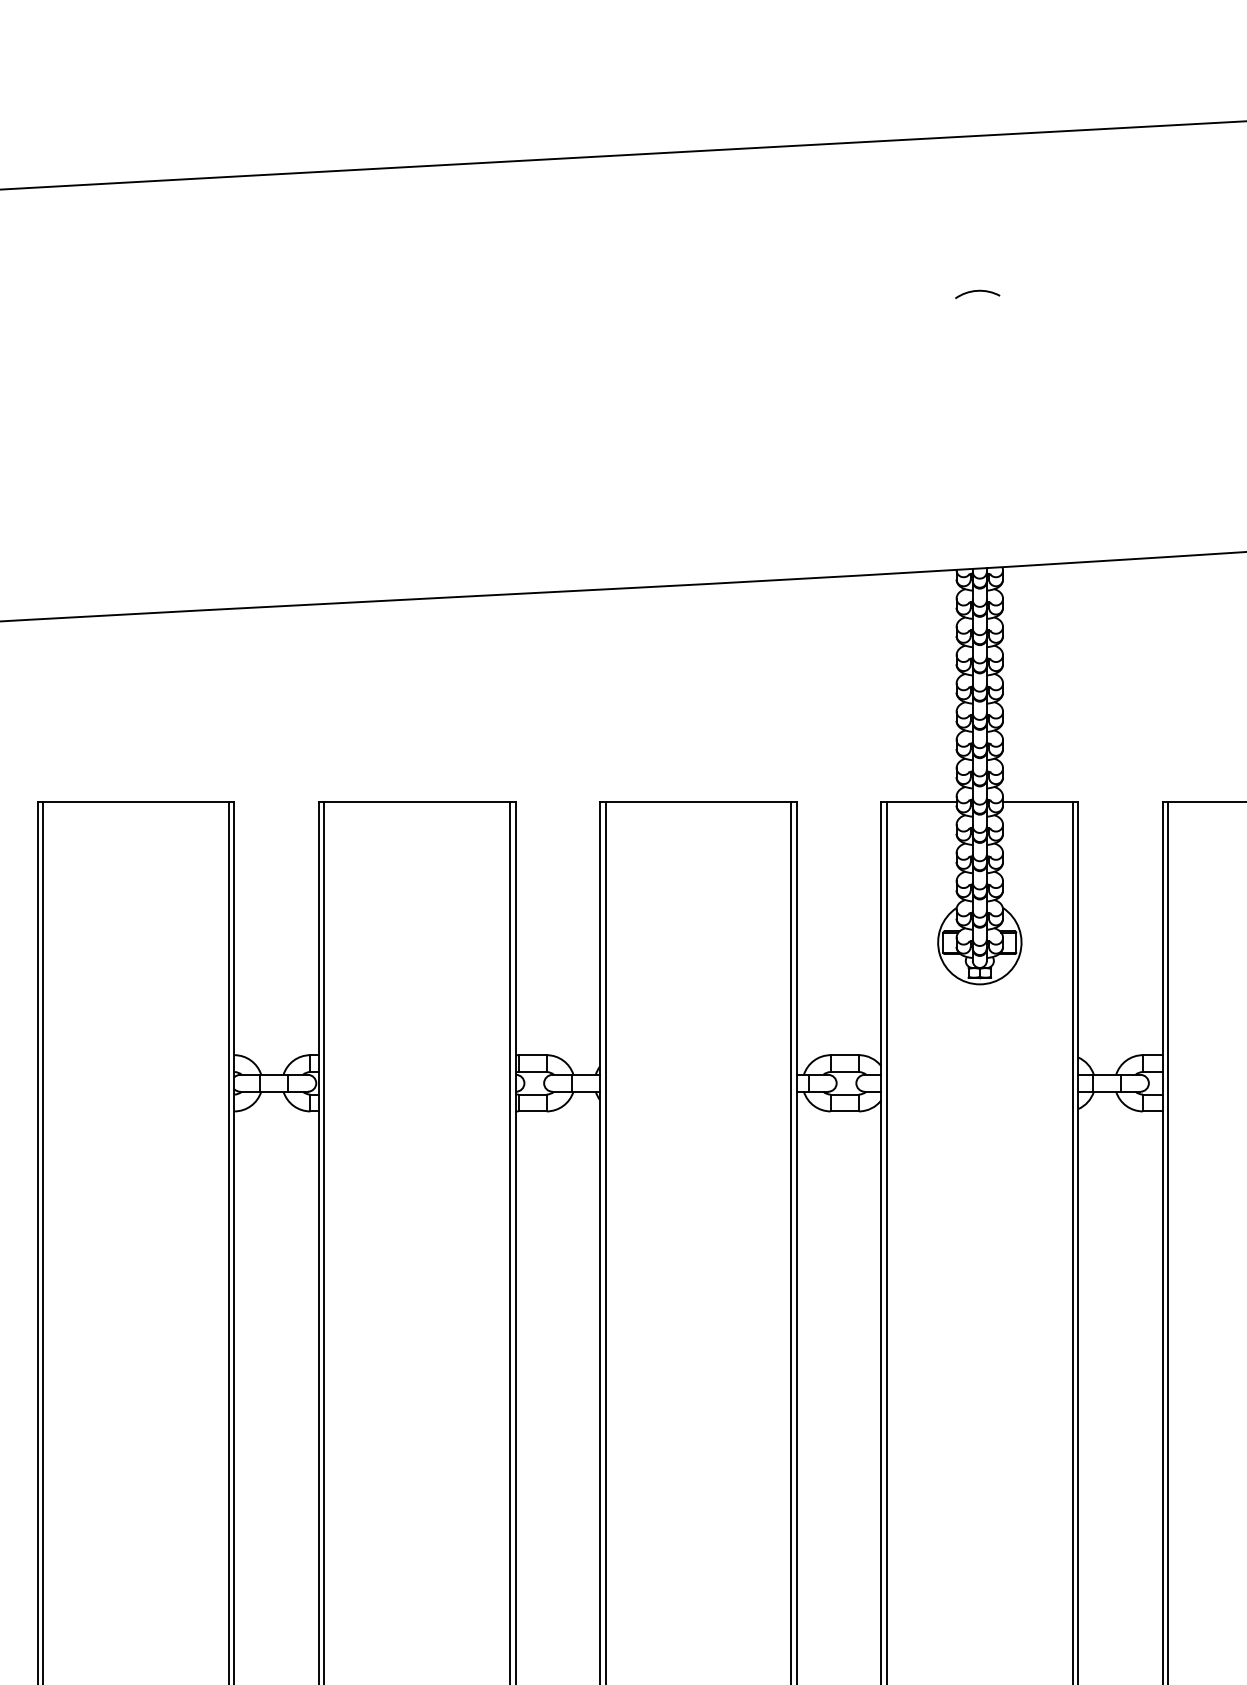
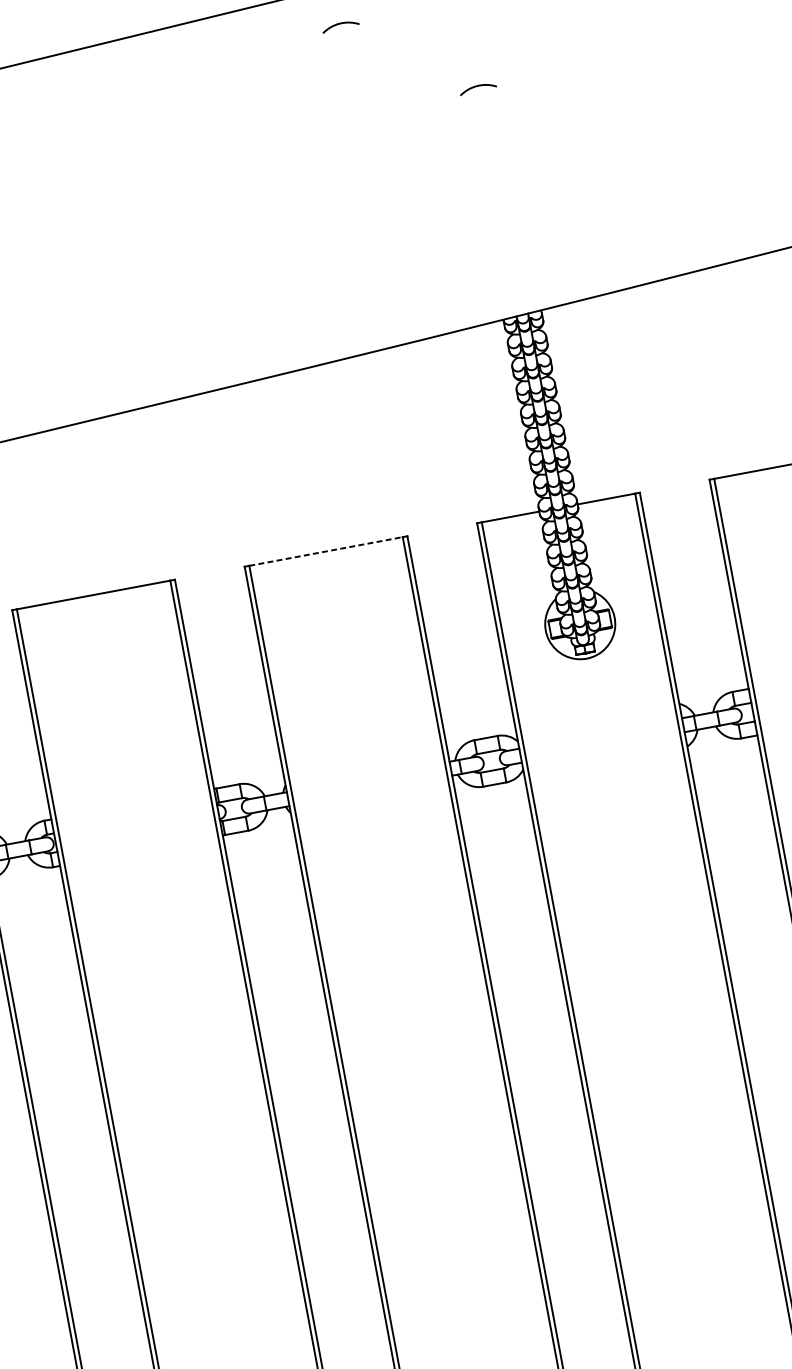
arc: (830, 188) -> (340, 24), added
line: (698, 802) -> (326, 551), solid -> dashed

